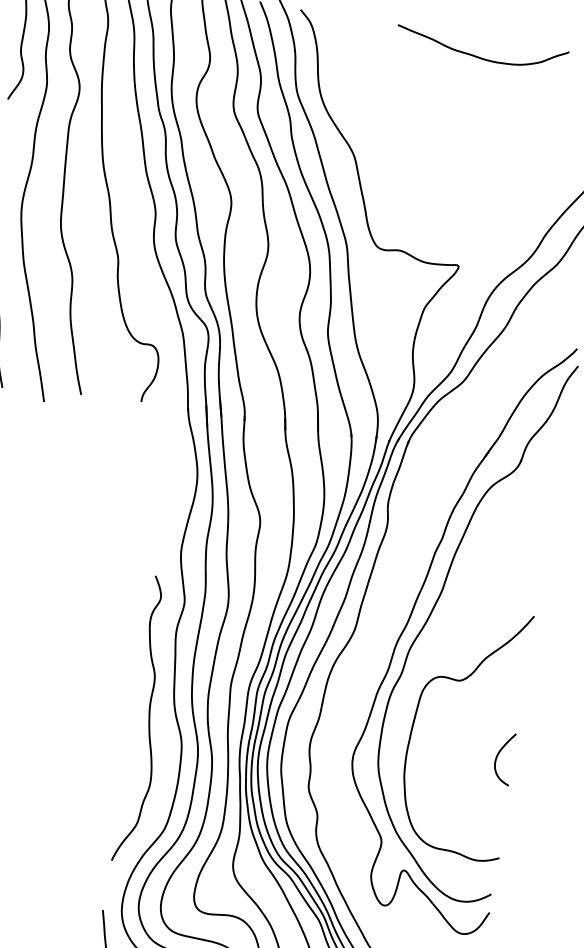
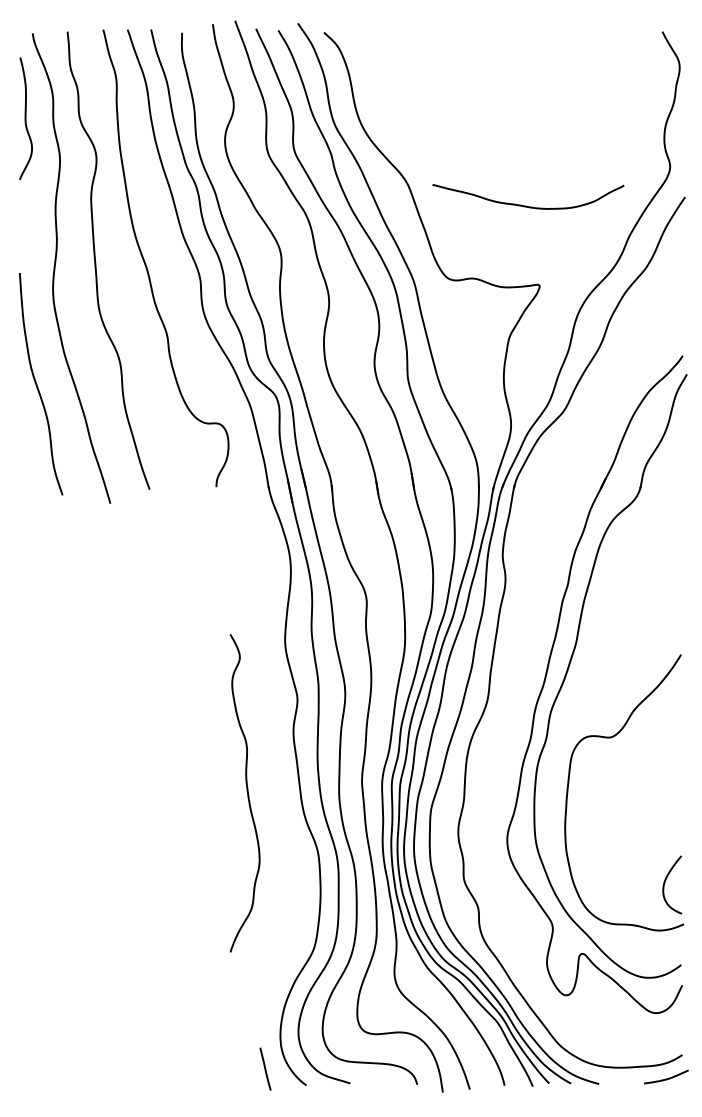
curve: (479, 56) -> (526, 205), moved
curve: (148, 718) -> (246, 791), moved
curve: (498, 756) -> (665, 883), moved

